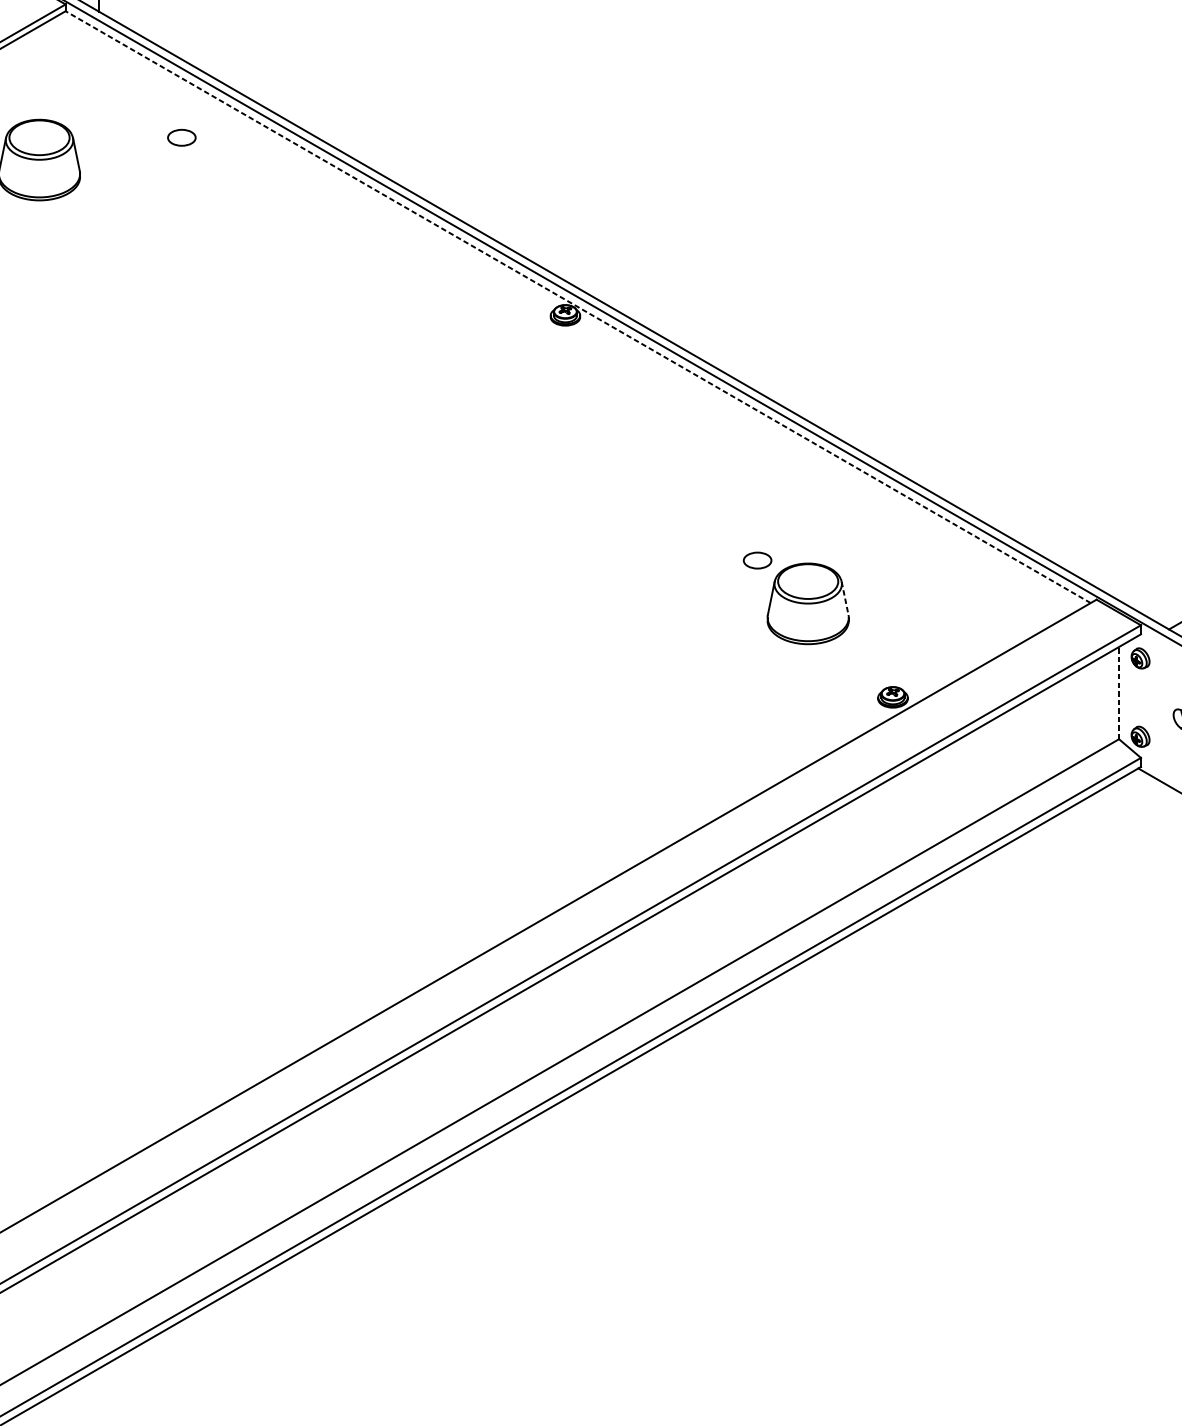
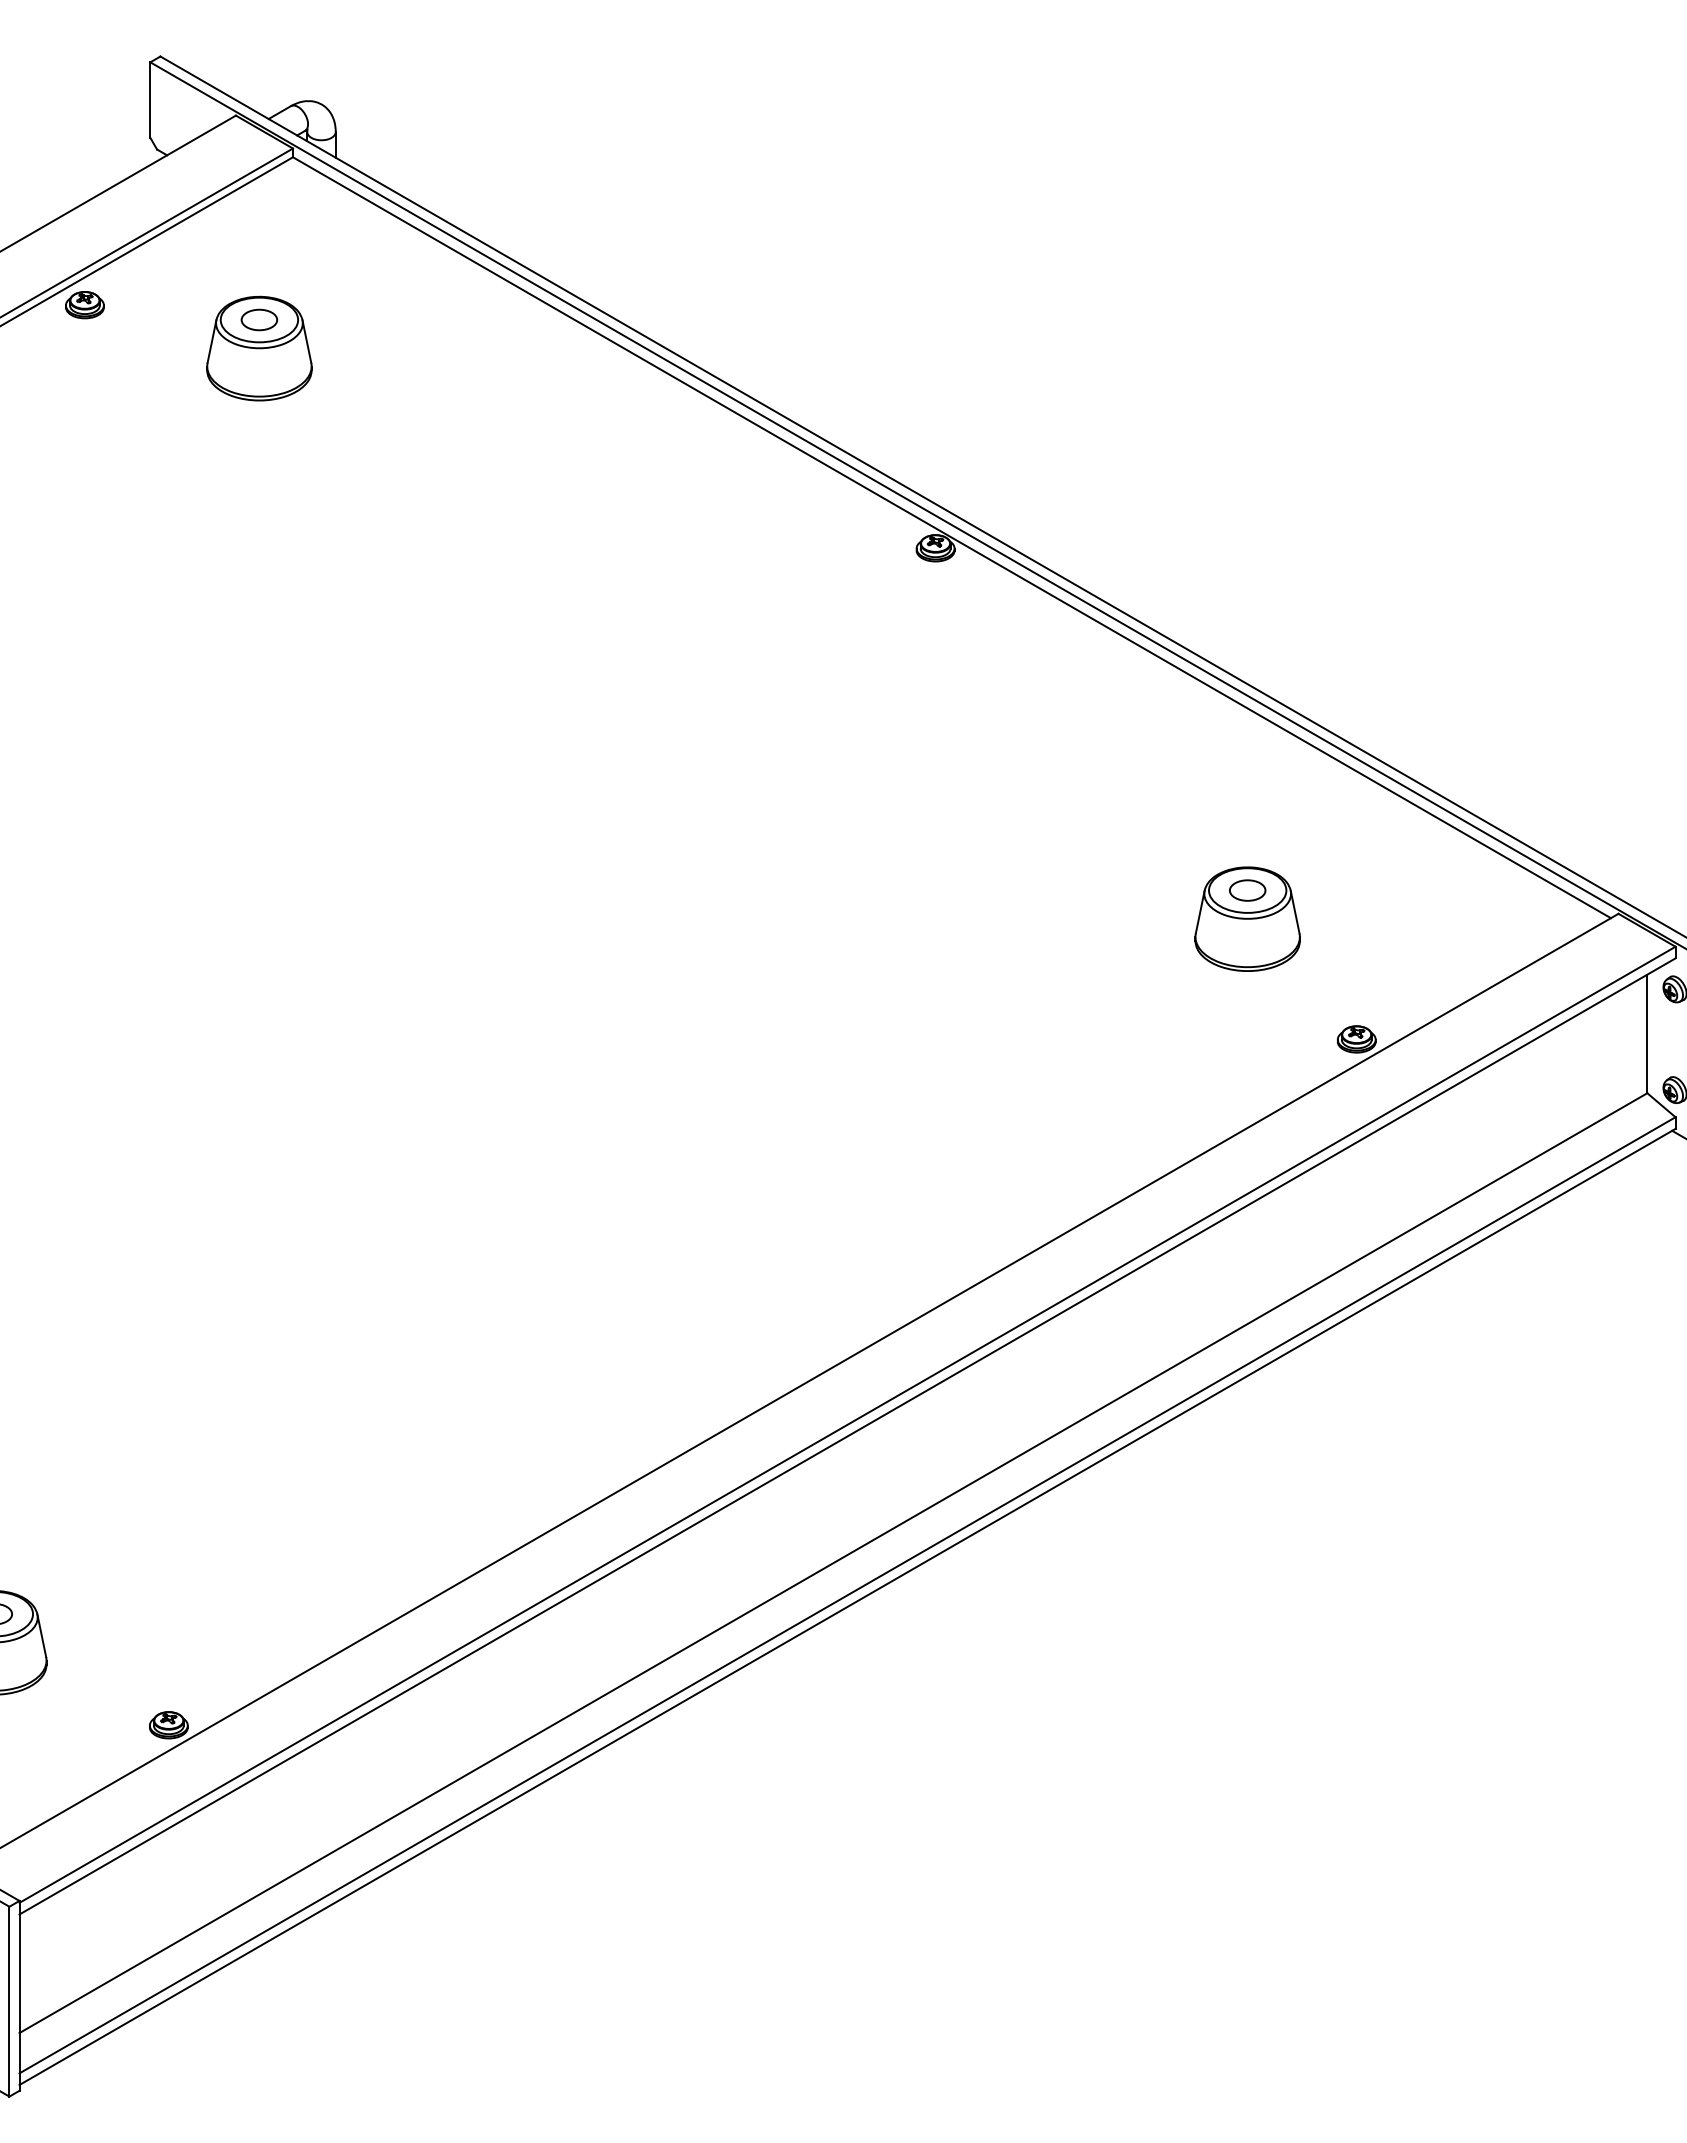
part: (181, 137) -> (259, 319), moved
line: (577, 306) -> (951, 537), dashed -> solid
part: (757, 560) -> (1247, 890), moved
line: (845, 598) -> (1295, 912), dashed -> solid
line: (1119, 692) -> (1647, 1033), dashed -> solid

